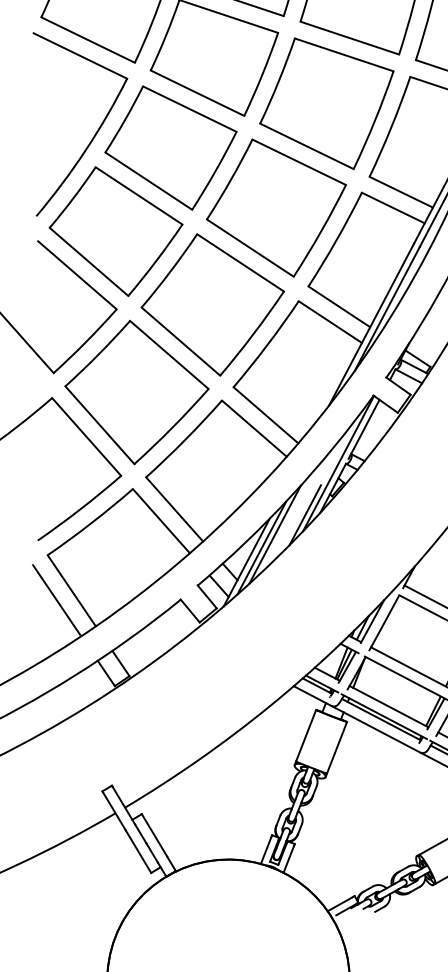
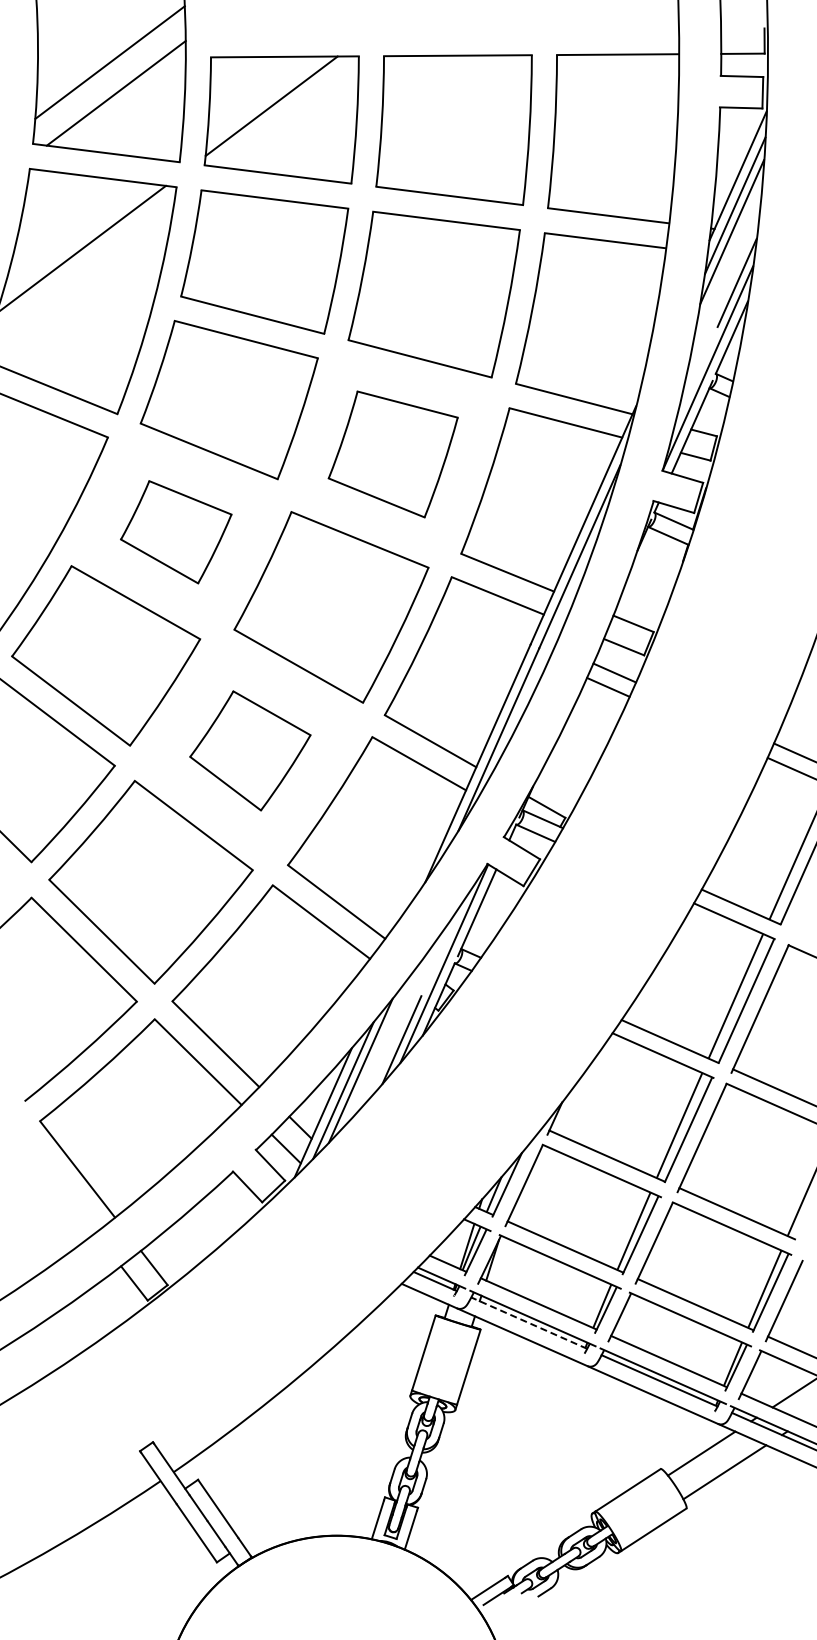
part: (326, 103) -> (393, 454), size x0.7
part: (170, 148) -> (176, 532), size x0.6
part: (212, 304) -> (250, 750), size x0.6
line: (56, 600) -> (57, 1184), removed
line: (380, 719) -> (528, 1322), solid -> dashed

